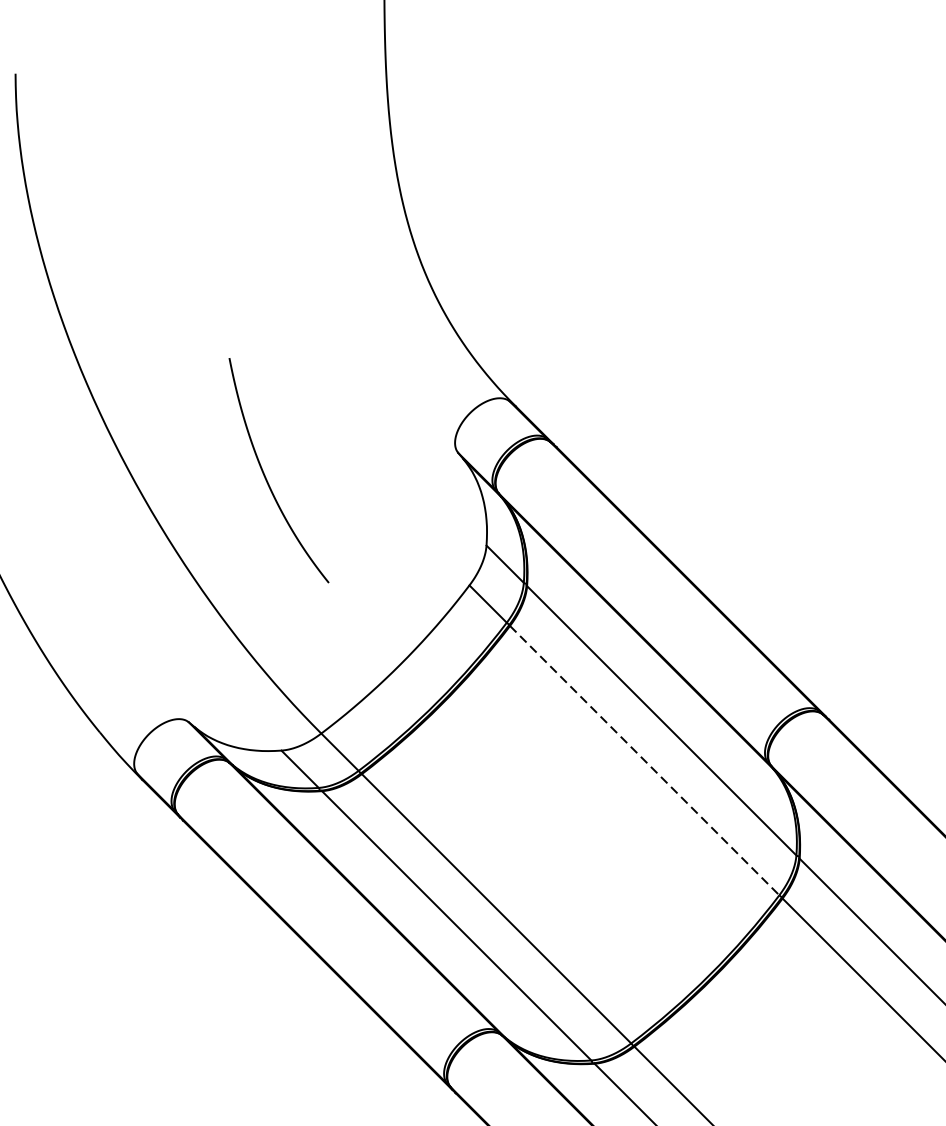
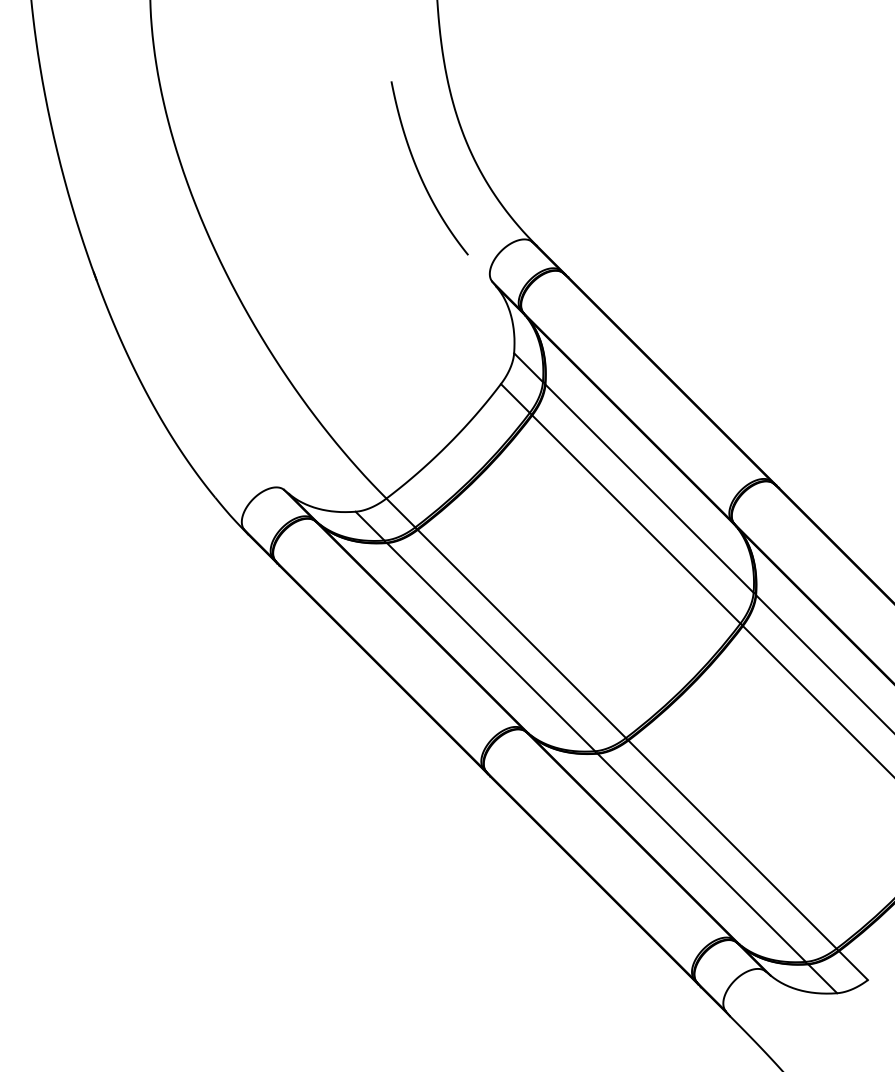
curve: (267, 477) -> (420, 173), moved
line: (644, 760) -> (636, 519), dashed -> solid

